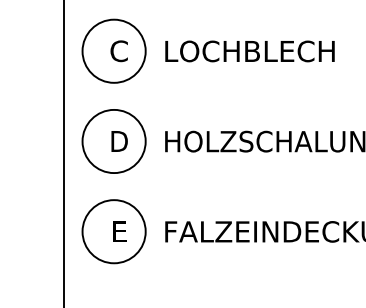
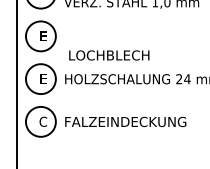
text: (119, 51) -> (43, 36), C -> E
text: (250, 51) -> (109, 55), moved
text: (119, 142) -> (43, 79), D -> E
text: (119, 230) -> (43, 121), E -> C

